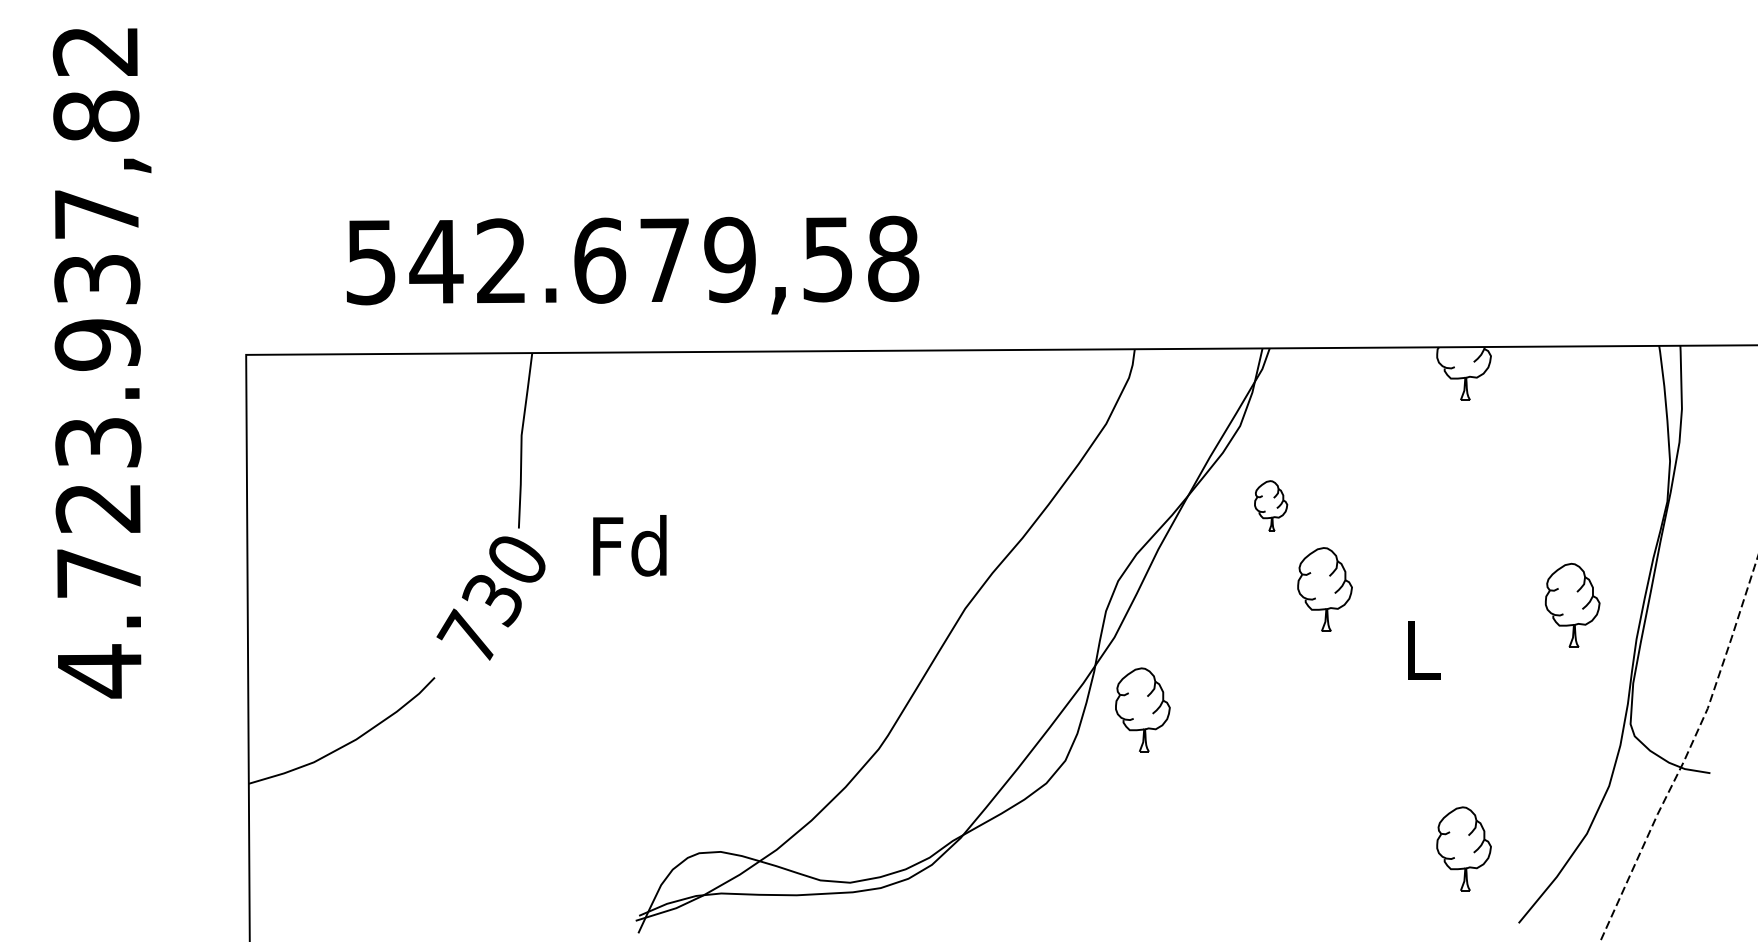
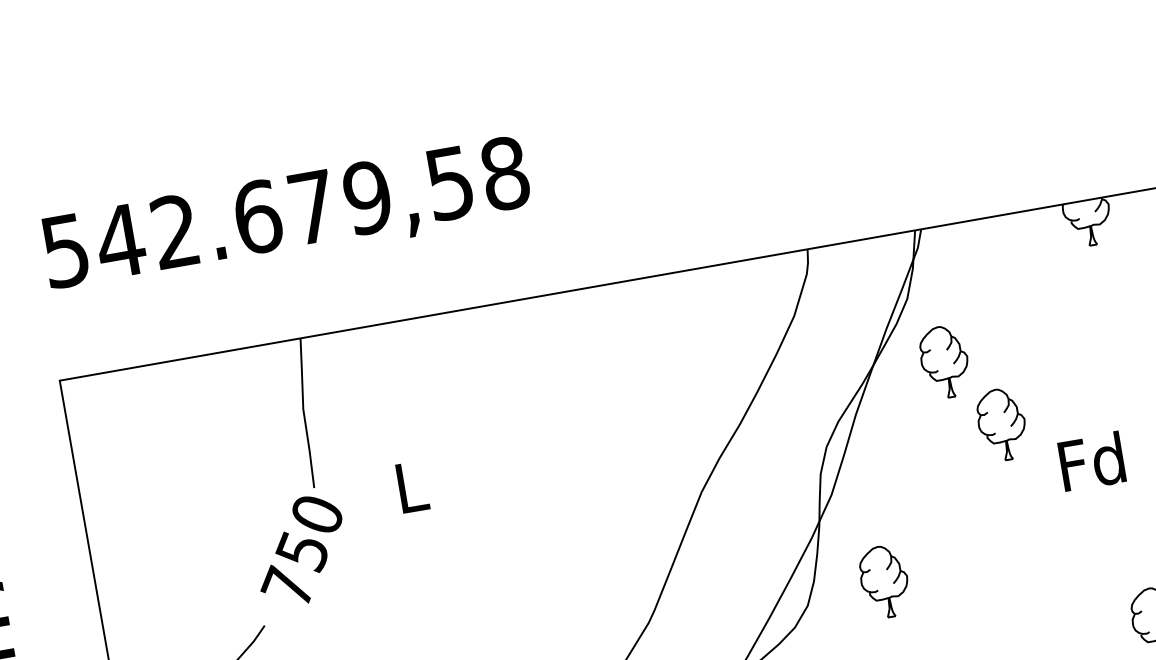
text: (632, 264) -> (286, 215), moved
part: (1270, 505) -> (944, 361), size x1.67
text: (629, 545) -> (409, 486), Fd -> L
text: (491, 599) -> (301, 551), 730 -> 750
text: (1421, 649) -> (1091, 461), L -> Fd
part: (1142, 709) -> (884, 581), moved

